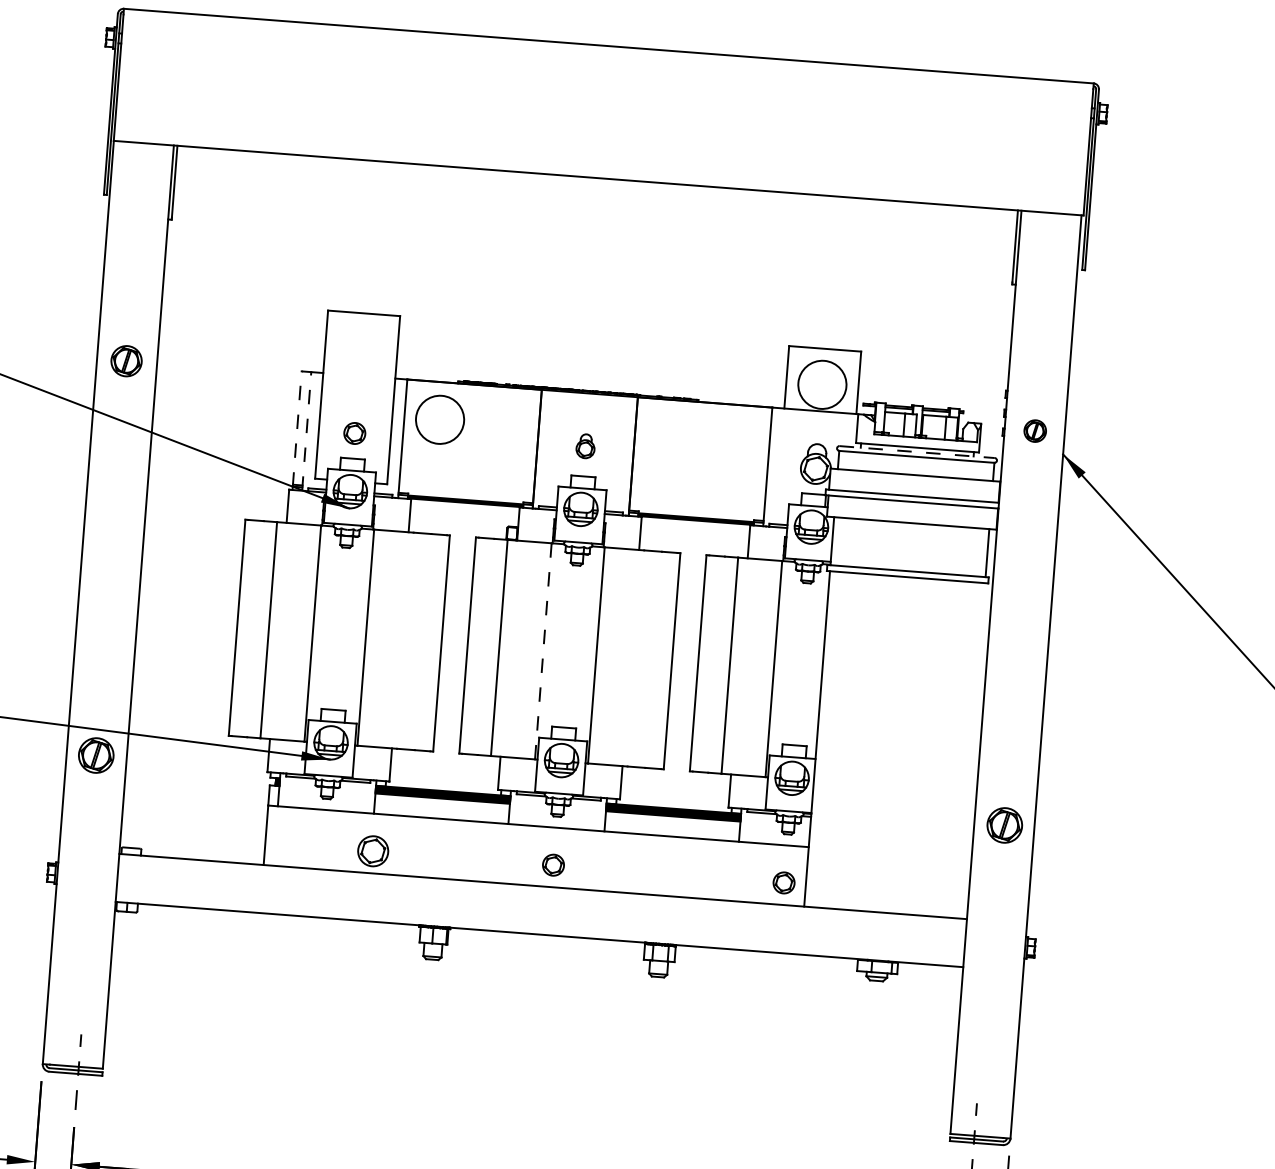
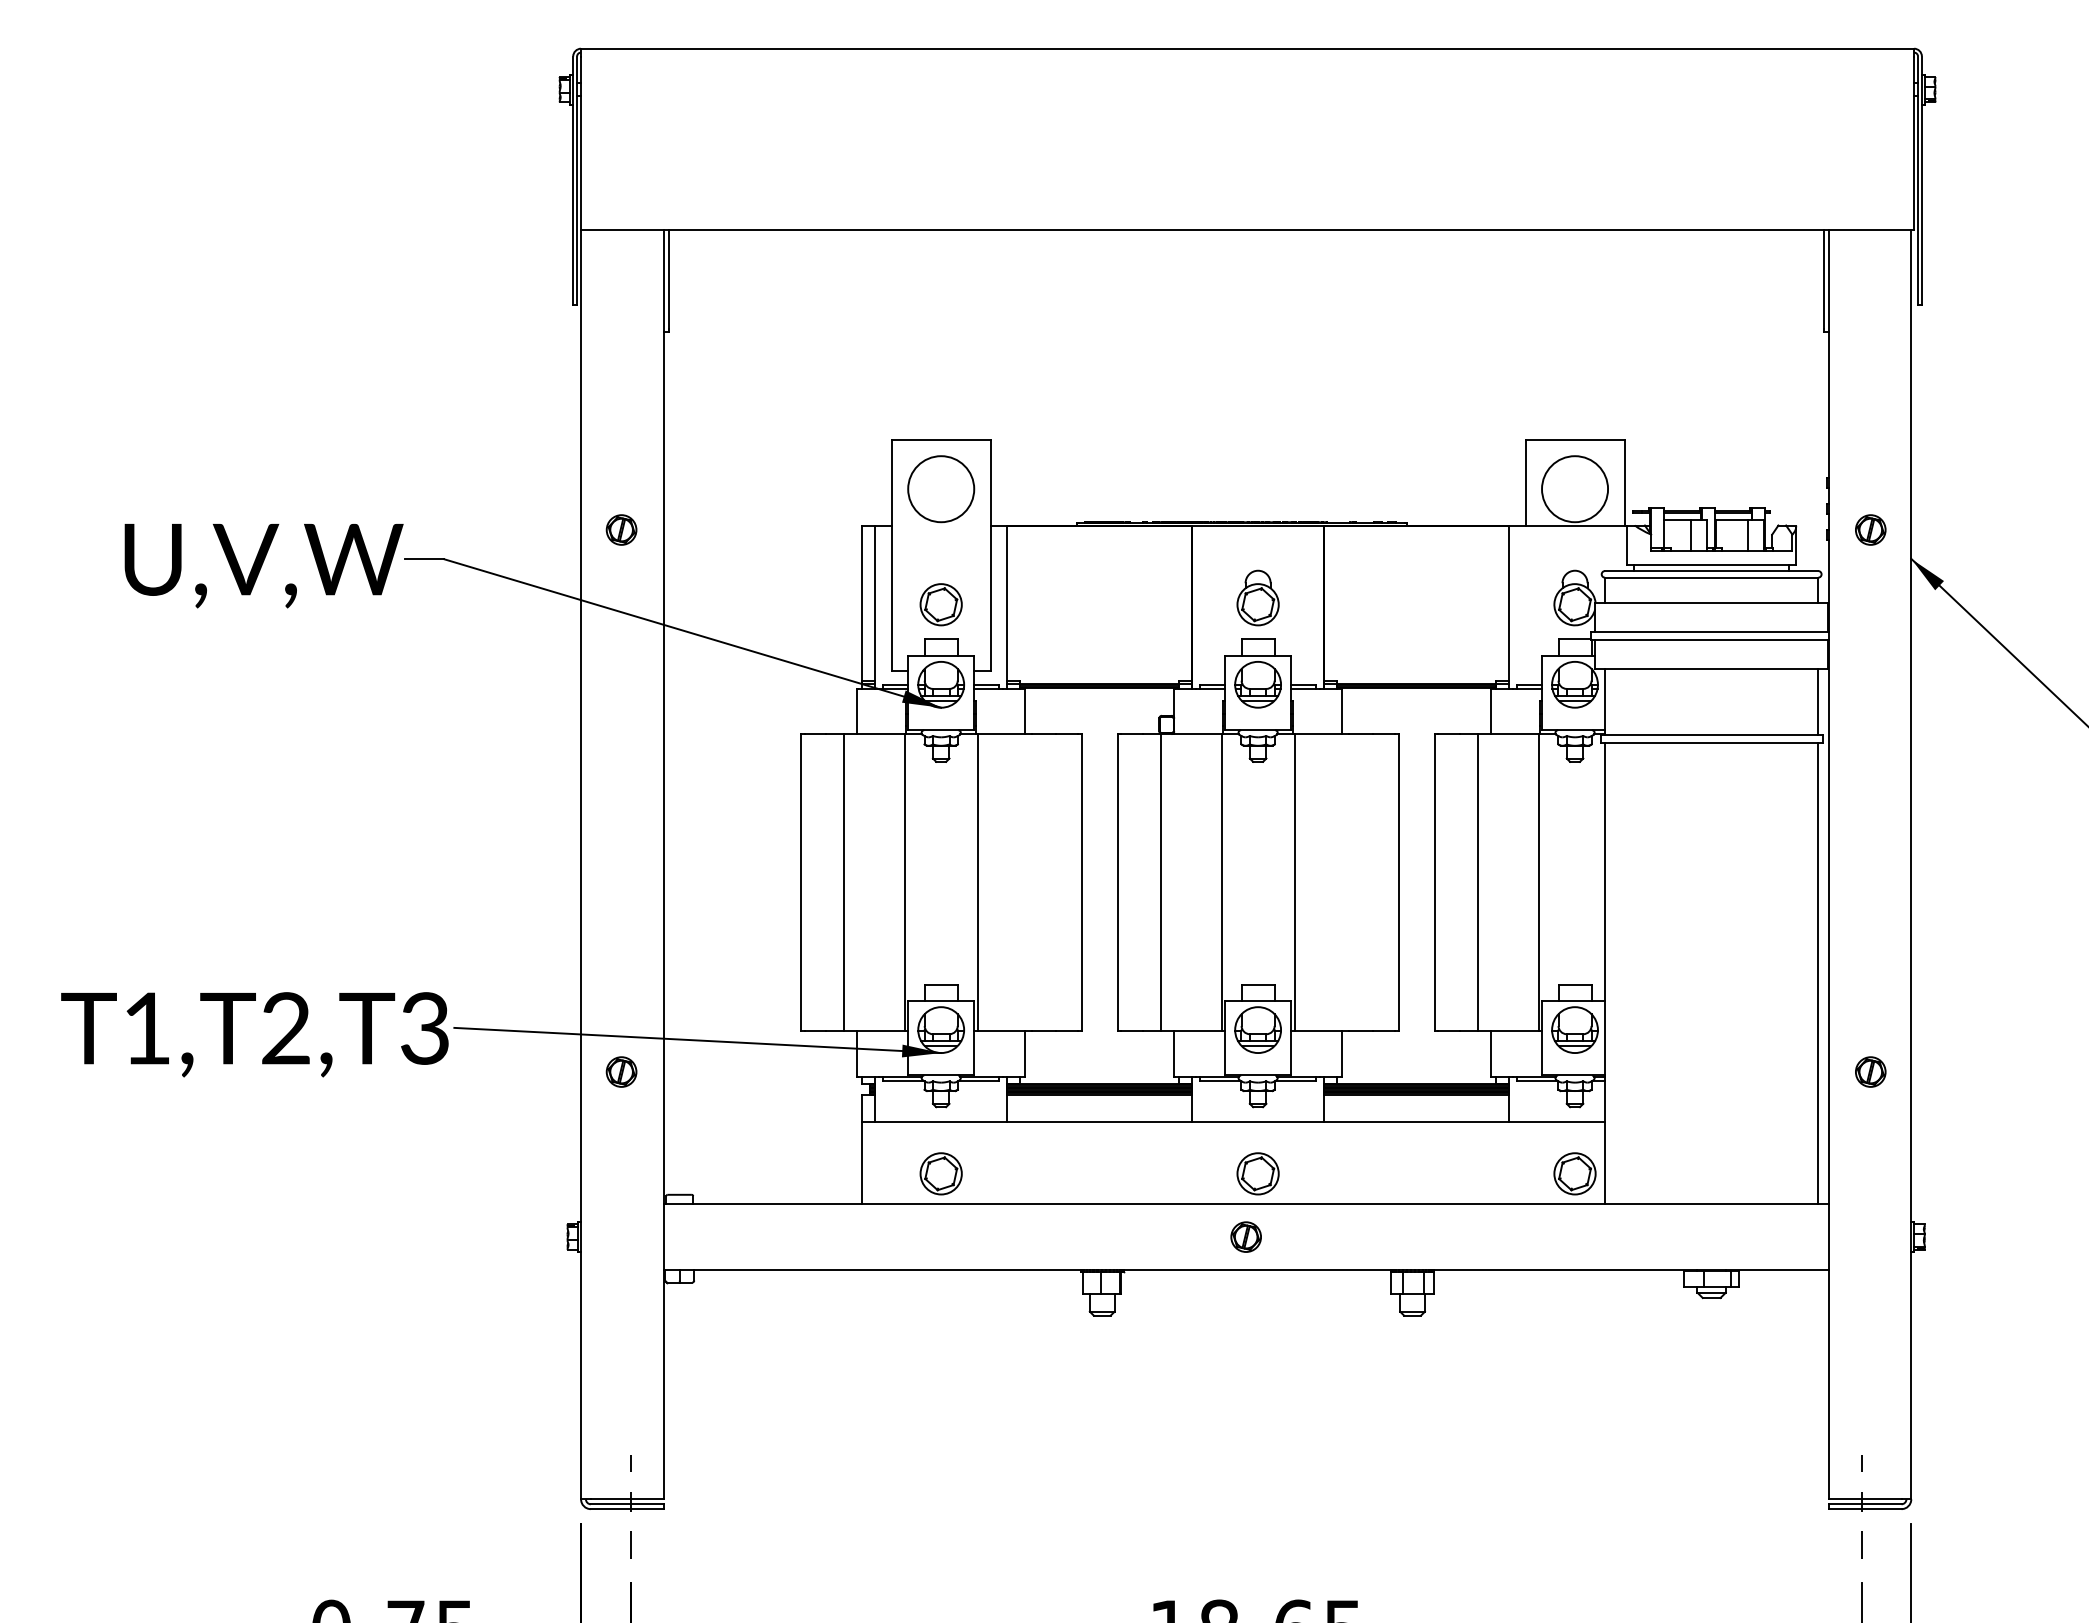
part: (126, 360) -> (621, 529), size x0.71
circle: (440, 420) -> (941, 489), moved
line: (296, 428) -> (861, 604), dashed -> solid
line: (306, 431) -> (875, 607), dashed -> solid
part: (354, 433) -> (940, 604), size x1.43
part: (585, 445) -> (1257, 597), size x1.67
line: (917, 452) -> (1711, 571), dashed -> solid
line: (543, 651) -> (1221, 882), dashed -> solid
line: (972, 750) -> (1818, 973), added
part: (96, 755) -> (621, 1071), size x0.62
part: (1004, 825) -> (1870, 1071), size x0.62
part: (372, 851) -> (940, 1173), moved
part: (553, 864) -> (1257, 1173), size x1.43
part: (783, 882) -> (1574, 1173), size x1.43
part: (540, 910) -> (1245, 1236), added

